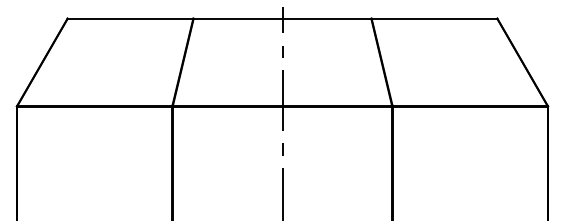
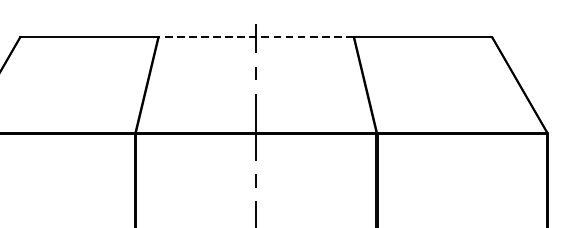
line: (282, 18) -> (256, 37), solid -> dashed

